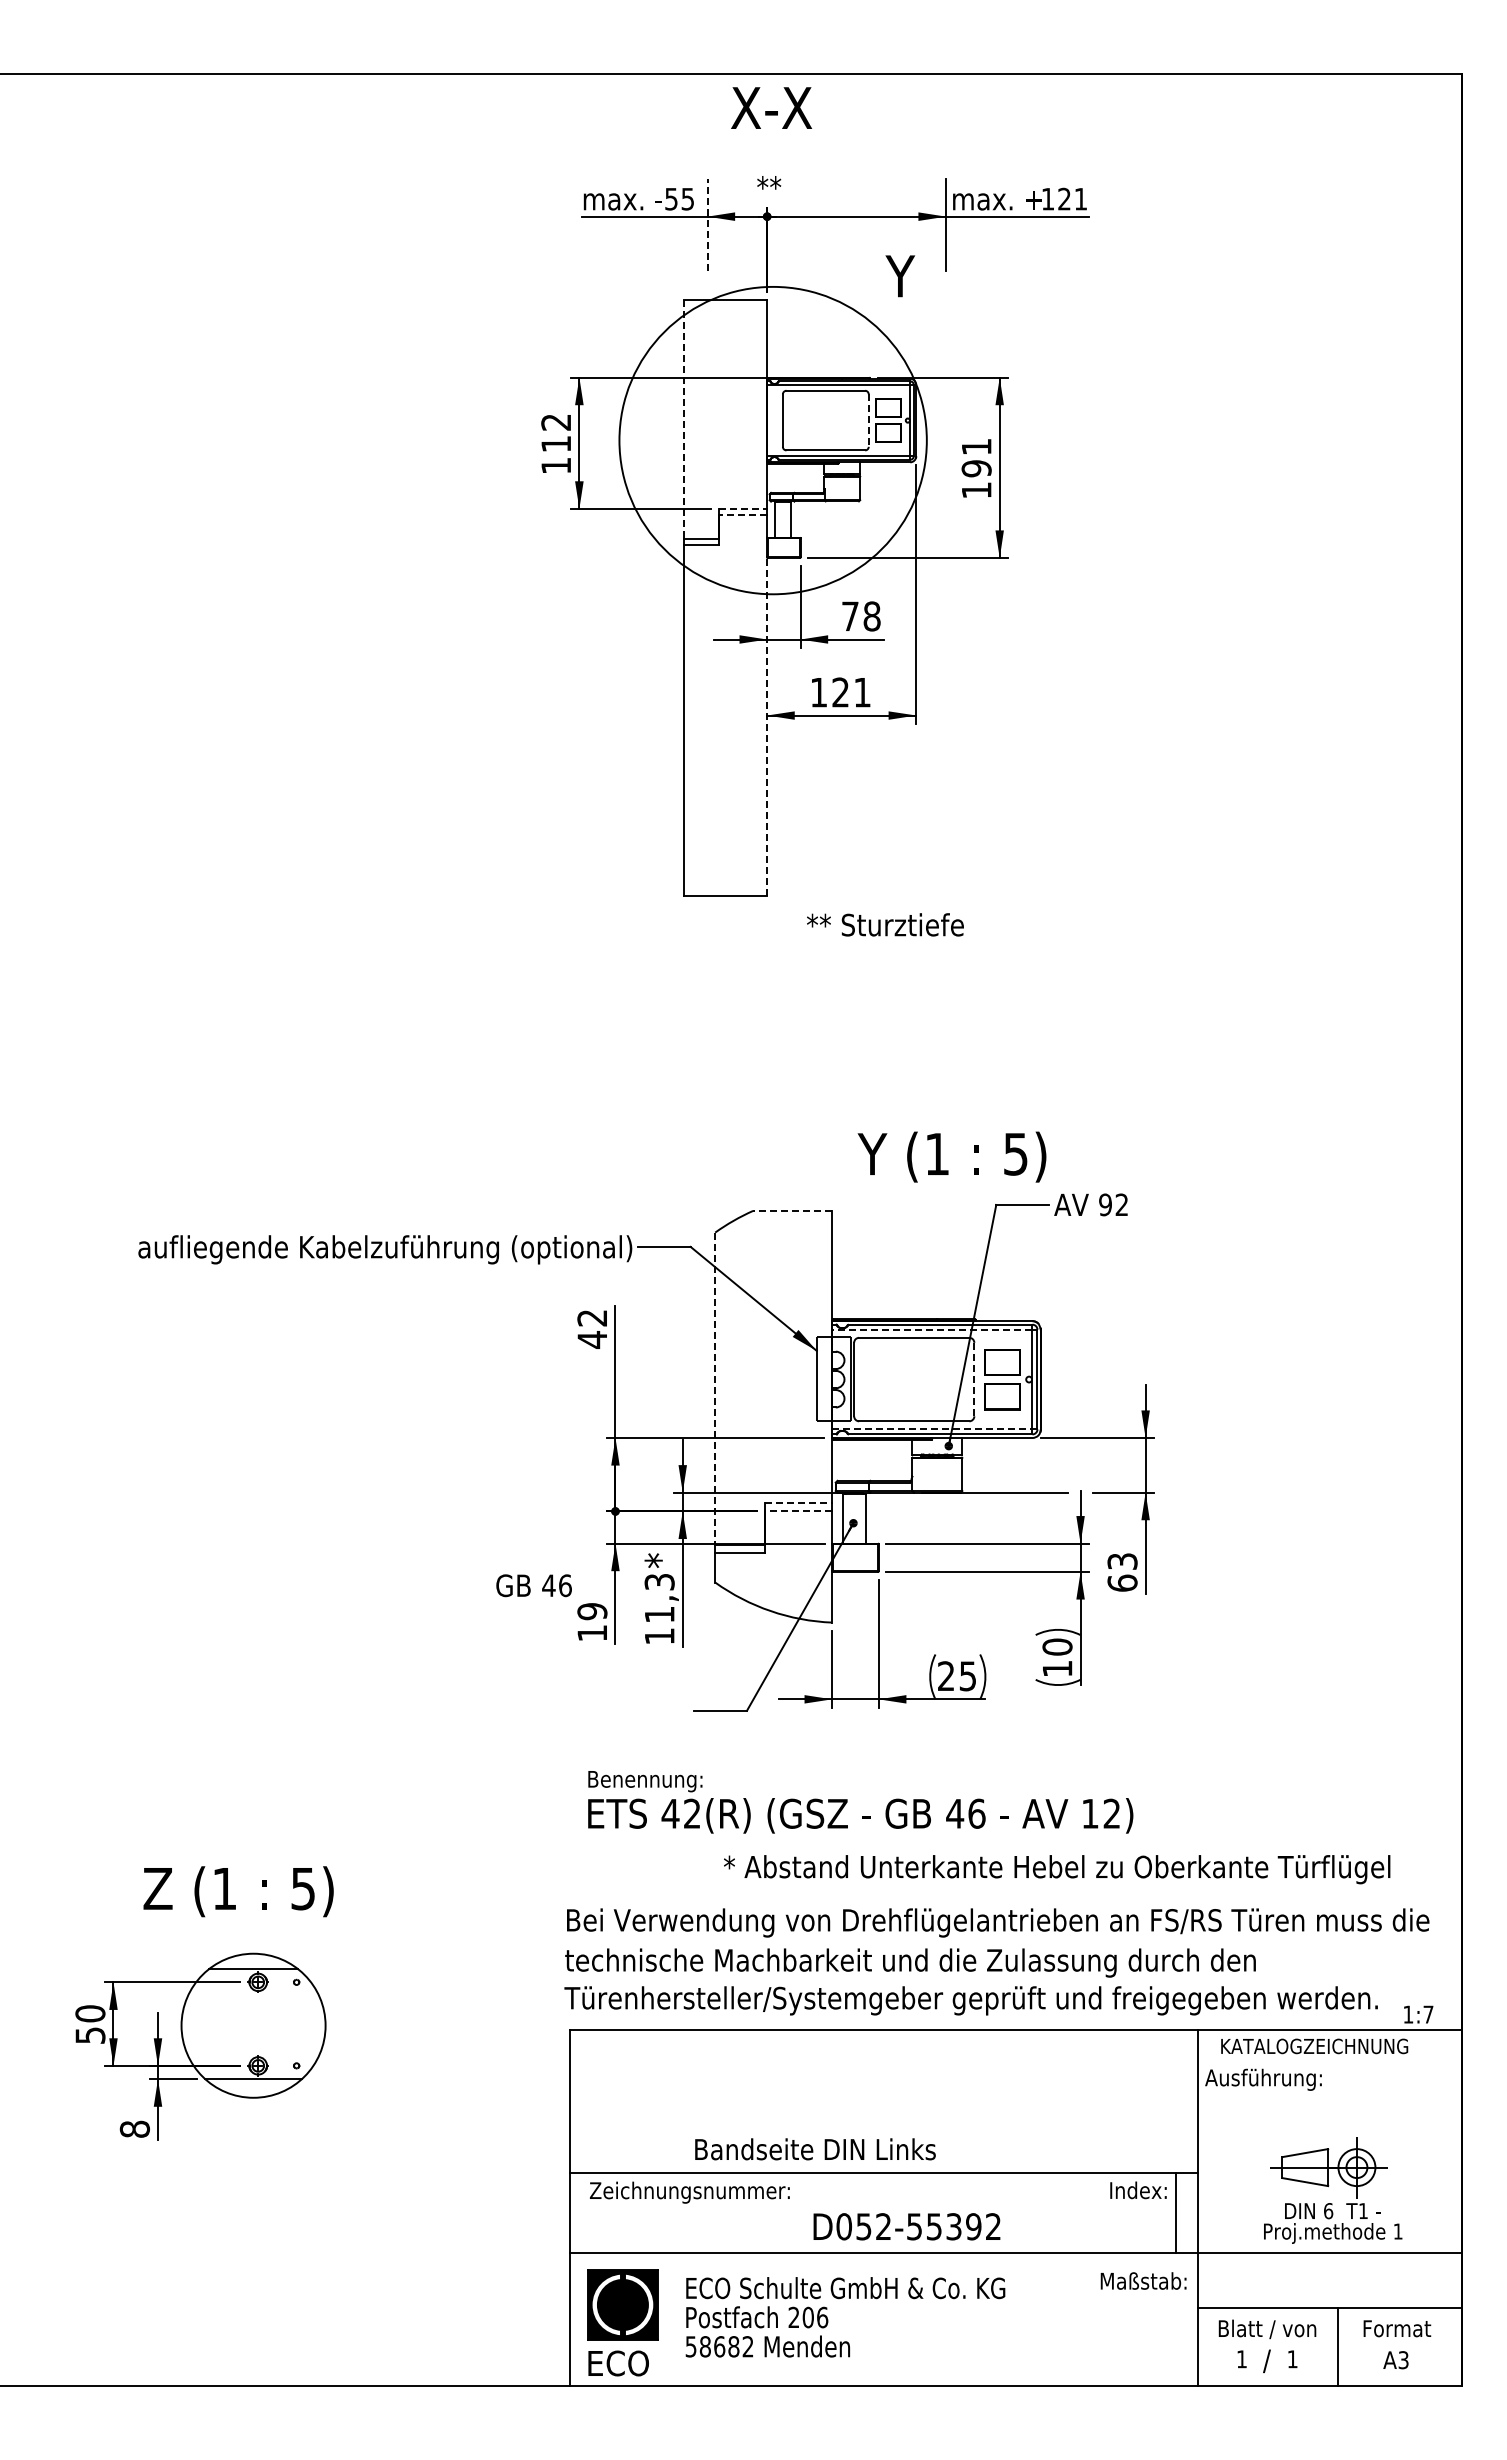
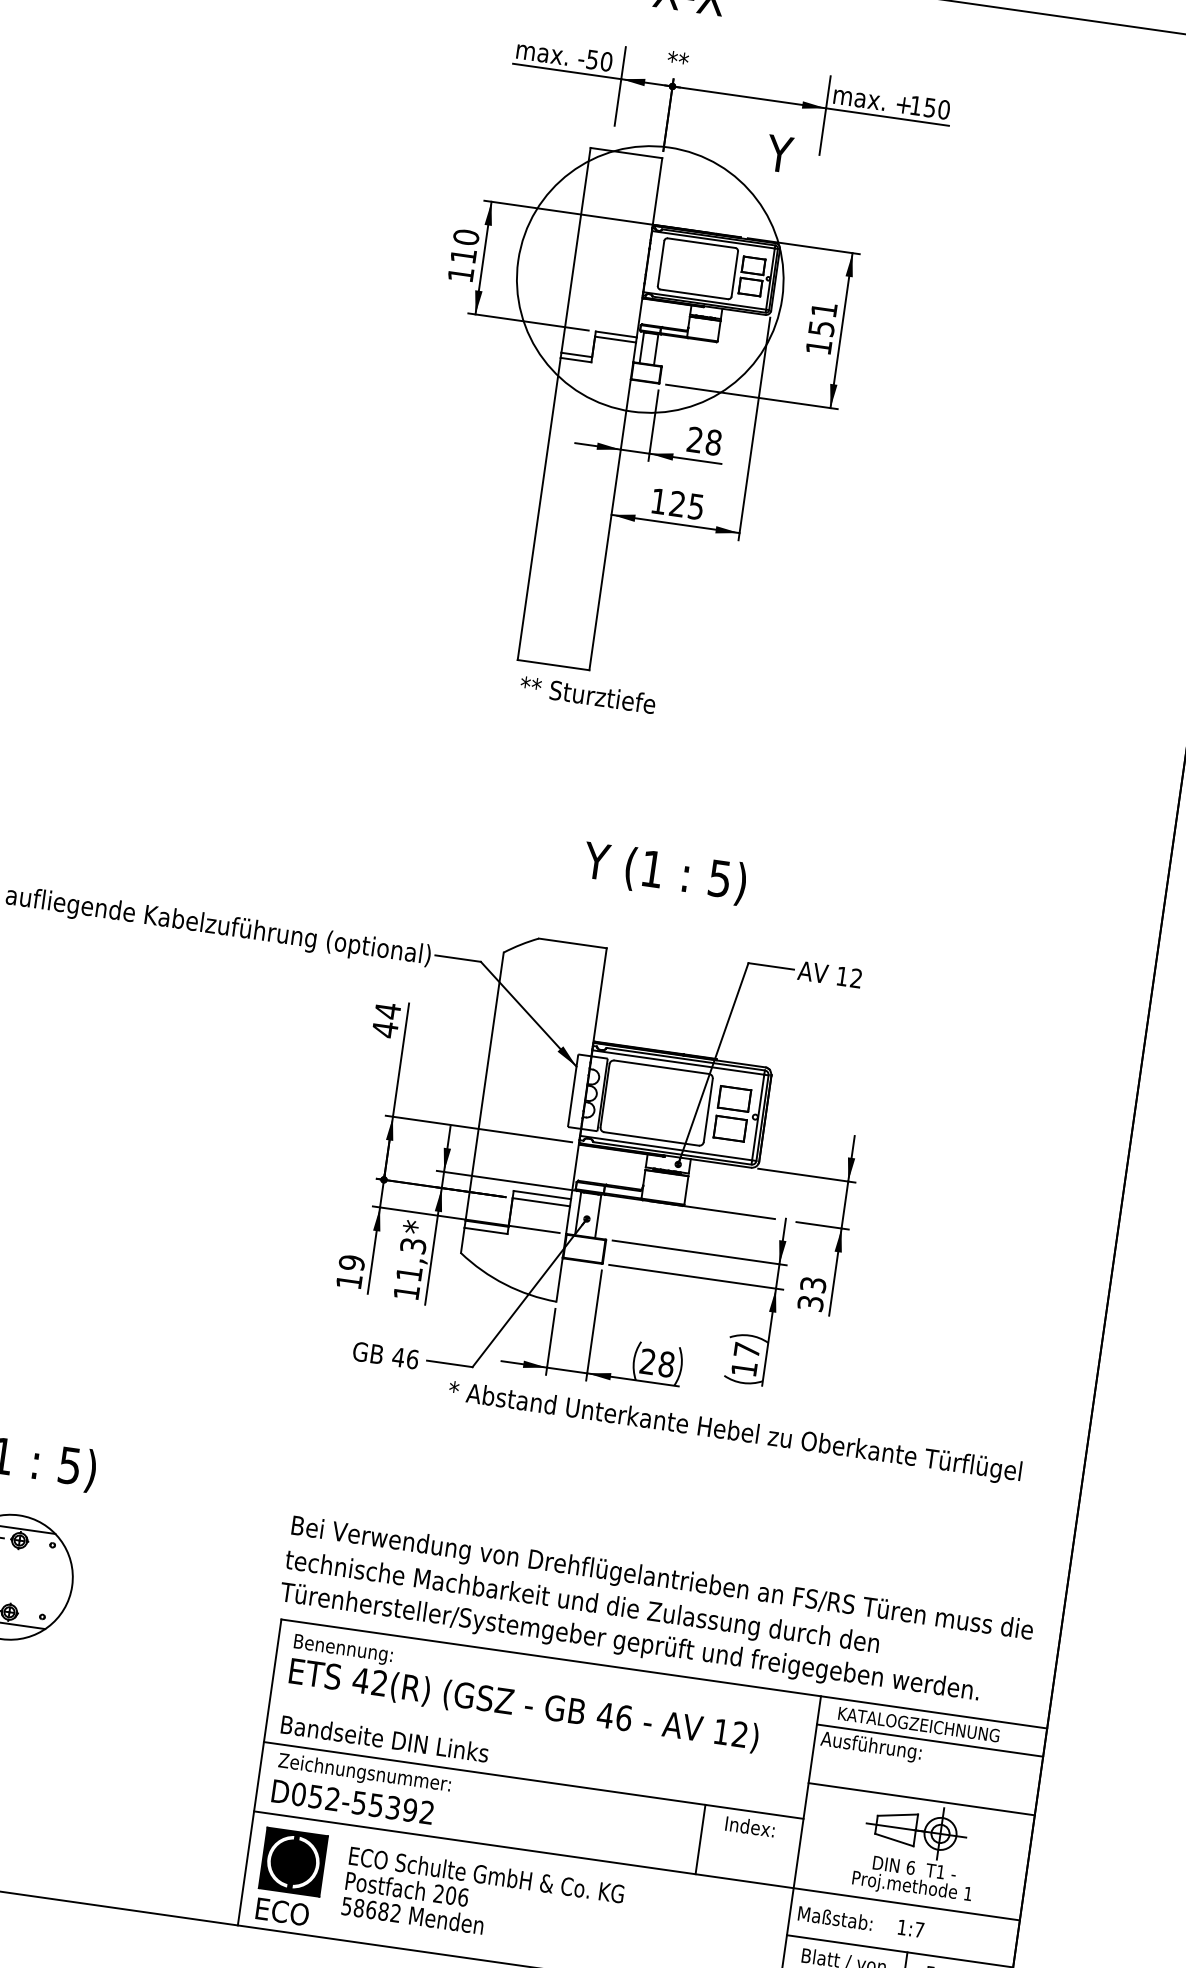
text: (687, 198) -> (606, 61), 55 -> 50
text: (1072, 198) -> (936, 108), 121 -> 150
line: (707, 225) -> (620, 86), dashed -> solid
line: (683, 419) -> (575, 250), dashed -> solid
text: (556, 421) -> (466, 236), 112 -> 110
line: (868, 421) -> (734, 274), dashed -> solid
text: (976, 468) -> (821, 328), 191 -> 151
line: (743, 508) -> (616, 334), dashed -> solid
line: (743, 514) -> (615, 339), dashed -> solid
text: (850, 615) -> (695, 439), 78 -> 28
text: (862, 692) -> (696, 506), 121 -> 125
line: (767, 726) -> (610, 524), dashed -> solid
text: (885, 924) -> (588, 694), moved
text: (951, 1156) -> (664, 872), moved
text: (1105, 1204) -> (842, 976), 92 -> 12
line: (792, 1210) -> (572, 943), dashed -> solid
text: (591, 1318) -> (386, 1011), 42 -> 44
line: (931, 1329) -> (677, 1062), dashed -> solid
line: (974, 1379) -> (708, 1110), dashed -> solid
line: (715, 1389) -> (484, 1087), dashed -> solid
line: (932, 1429) -> (666, 1148), dashed -> solid
line: (799, 1503) -> (543, 1195), dashed -> solid
line: (798, 1511) -> (541, 1202), dashed -> solid
text: (1122, 1582) -> (810, 1302), 63 -> 33
text: (533, 1585) -> (385, 1355), moved
text: (1057, 1646) -> (747, 1349), 10 -> 17
text: (967, 1676) -> (666, 1364), 25 -> 28
text: (860, 1802) -> (525, 1694), moved
text: (1057, 1869) -> (735, 1433), moved
text: (1418, 2014) -> (910, 1928), moved
line: (1329, 2062) -> (929, 1740), added
line: (1329, 2131) -> (921, 1799), added
text: (815, 2149) -> (385, 1739), moved
line: (1175, 2212) -> (700, 1839), moved
text: (906, 2226) -> (352, 1801), moved
text: (1143, 2280) -> (835, 1917), moved

